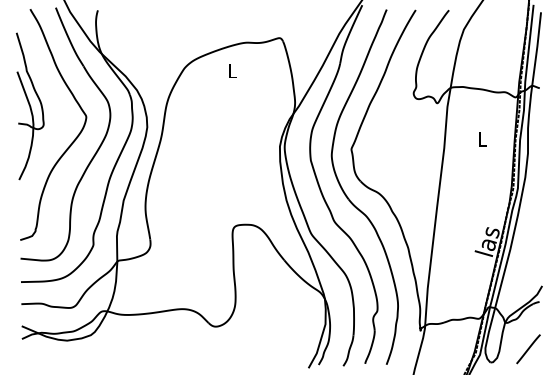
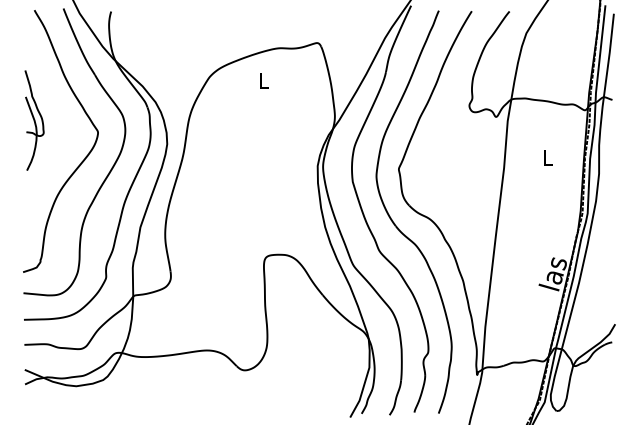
part: (30, 106) -> (34, 120), size x0.6
line: (528, 349) -> (599, 396), removed

